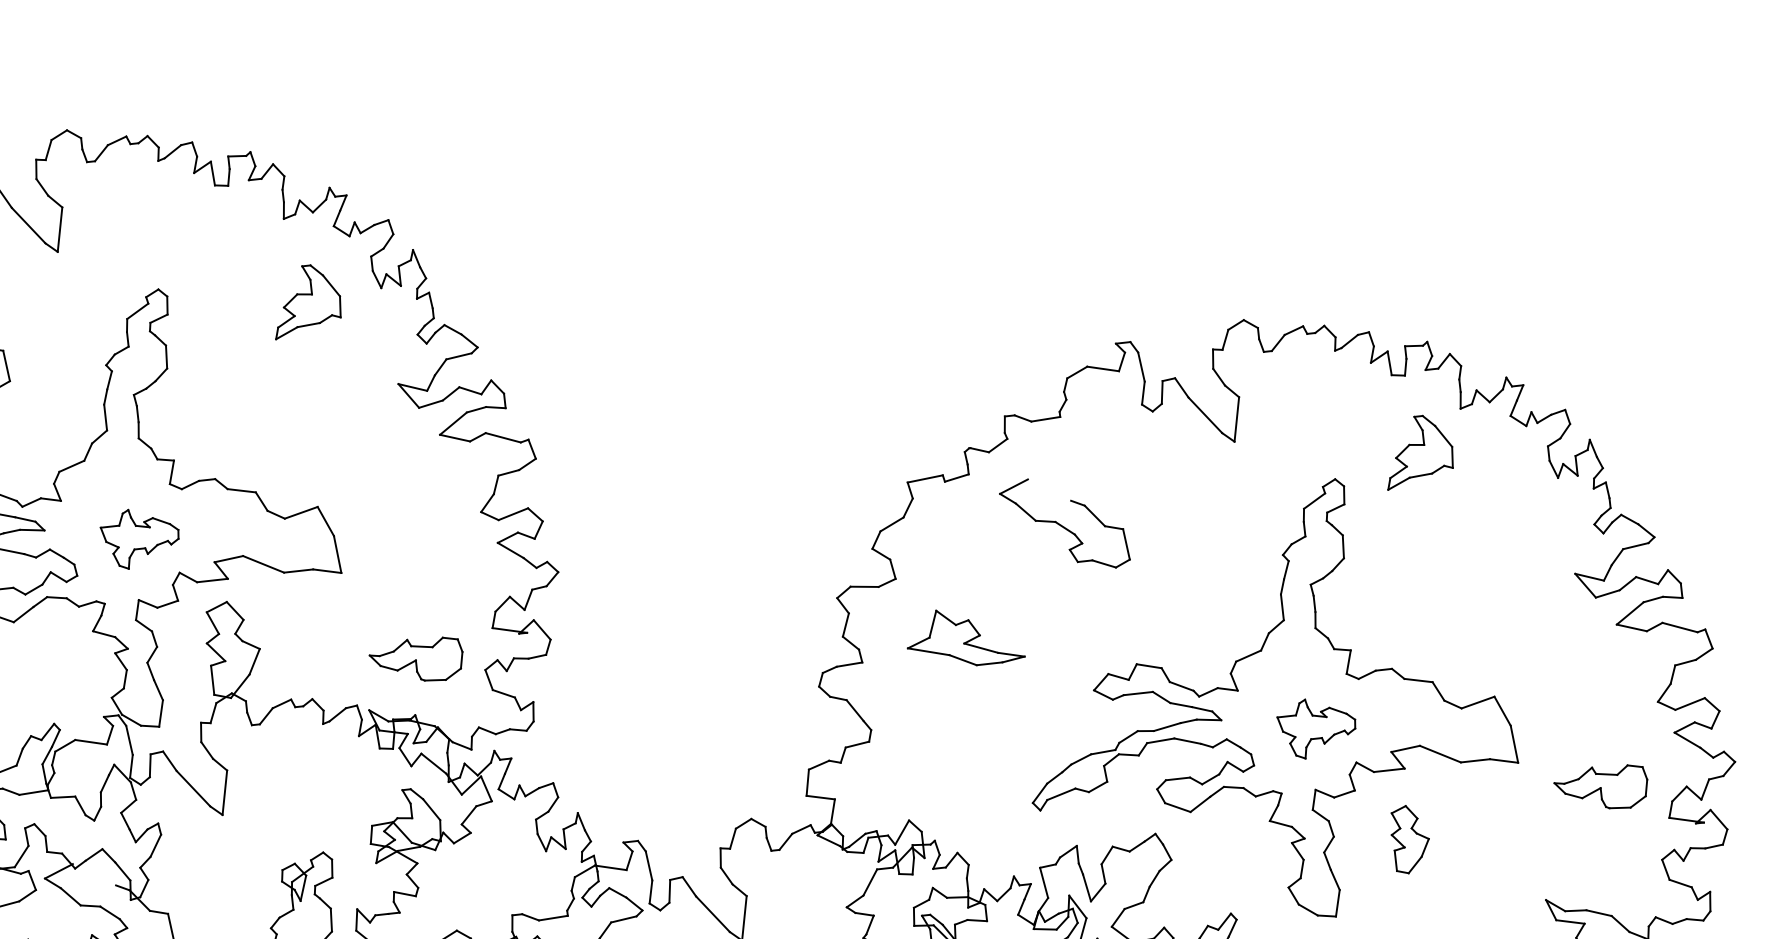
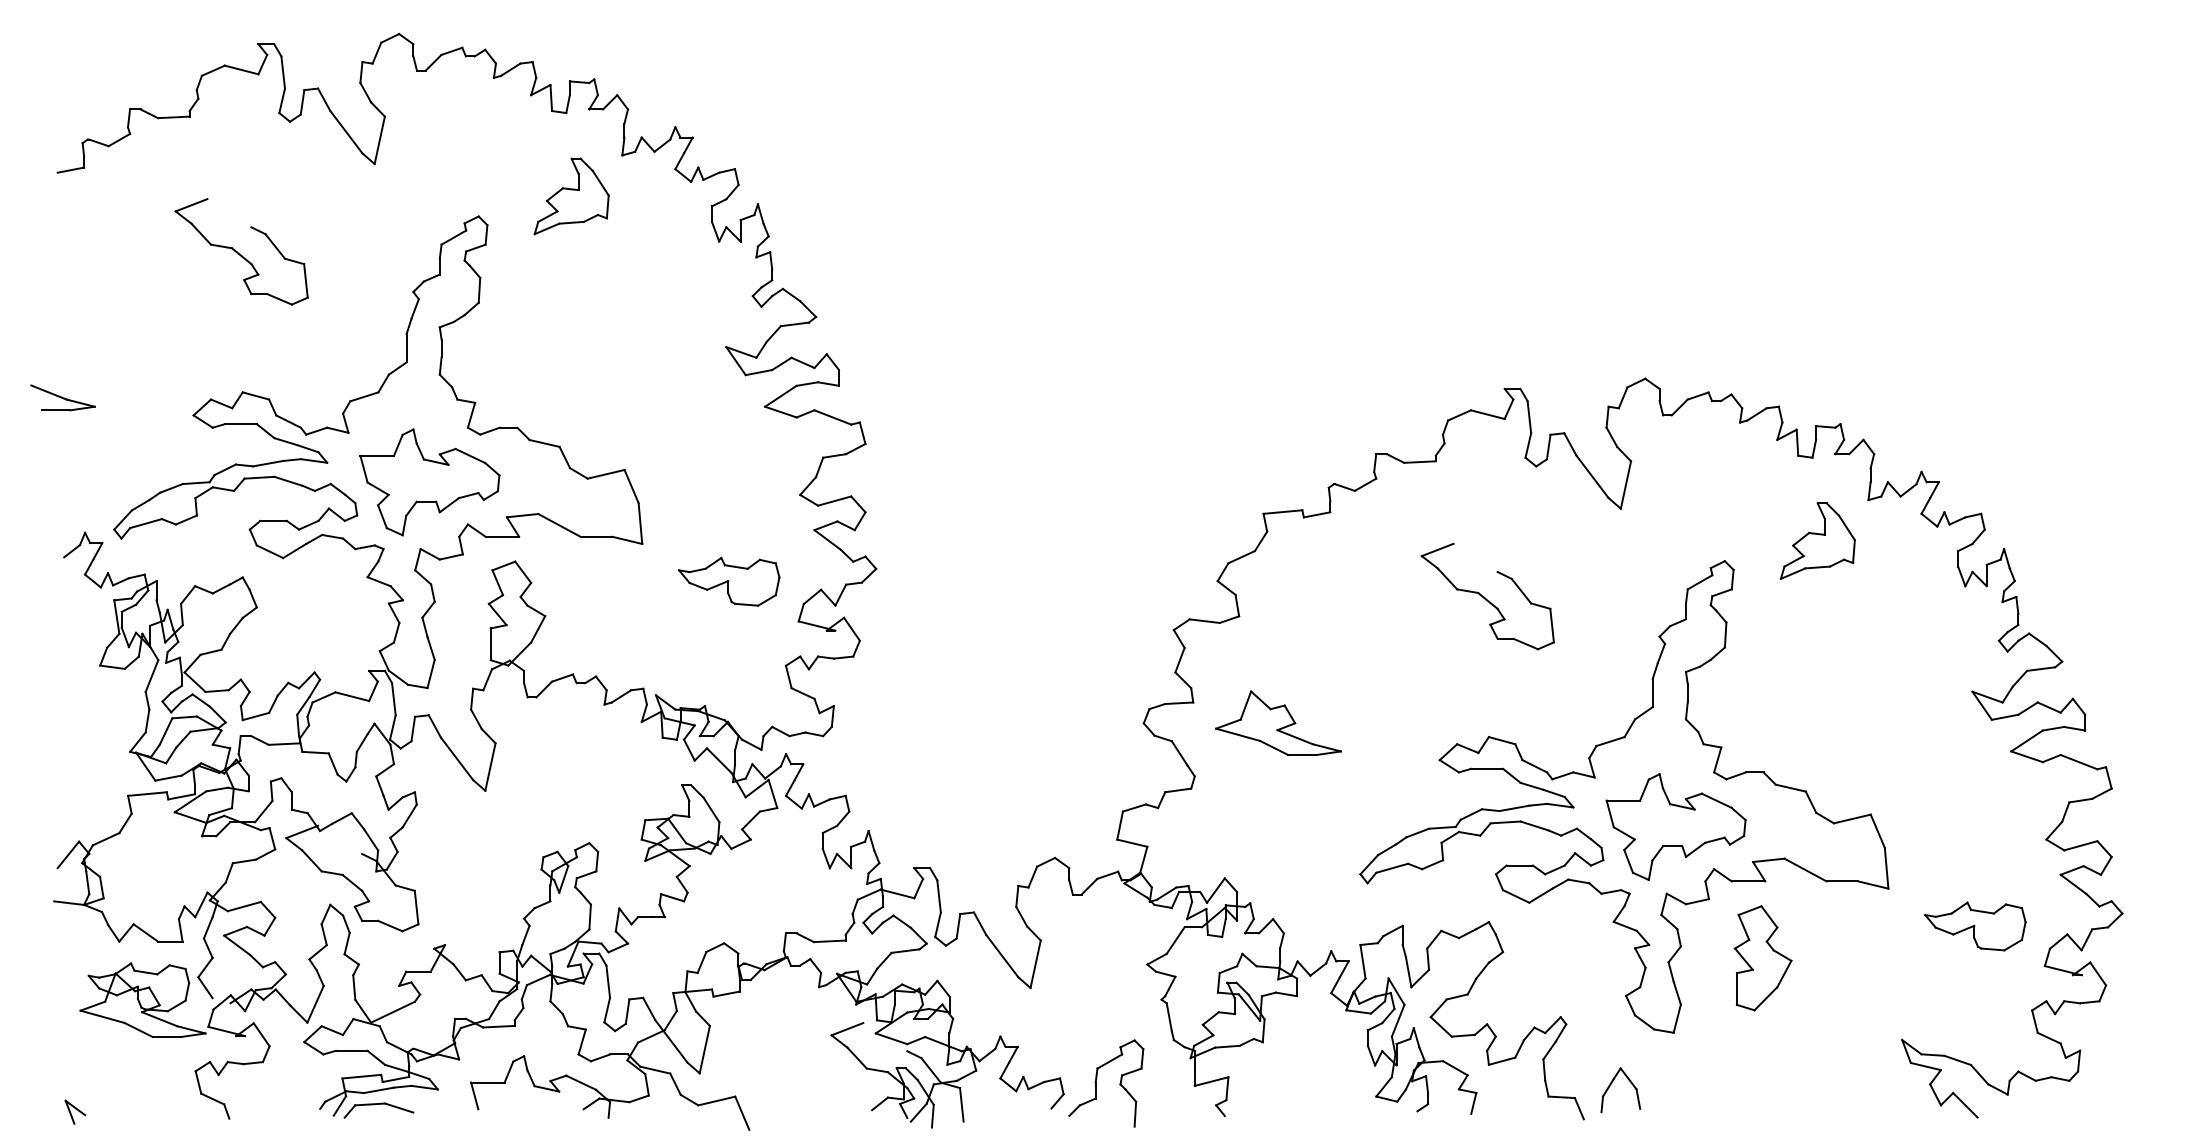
part: (306, 300) -> (571, 196), moved
part: (1064, 524) -> (1487, 596), moved
part: (140, 538) -> (429, 482), size x1.67
part: (964, 637) -> (1278, 723), moved
part: (417, 660) -> (729, 581), moved
part: (1316, 727) -> (1675, 826), size x1.67
part: (1410, 839) -> (1763, 958), size x1.43

